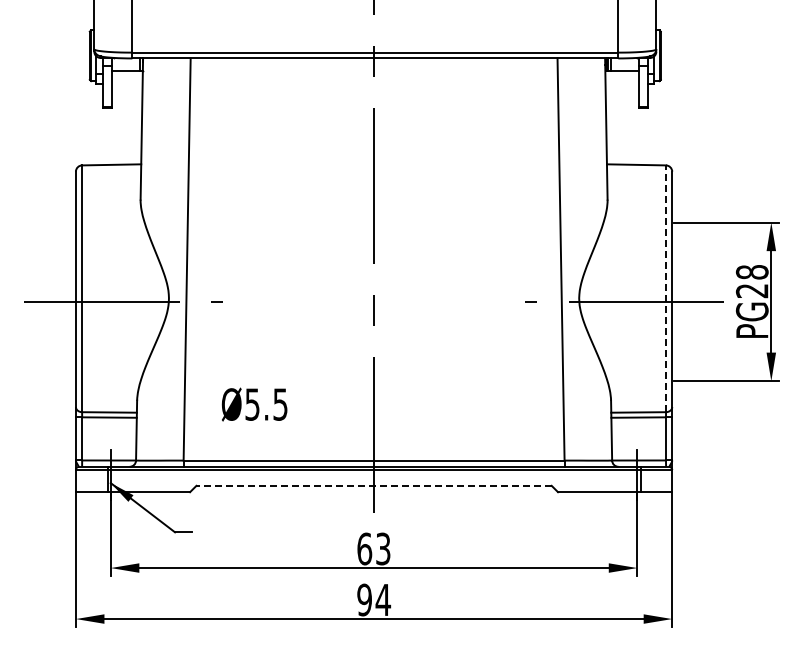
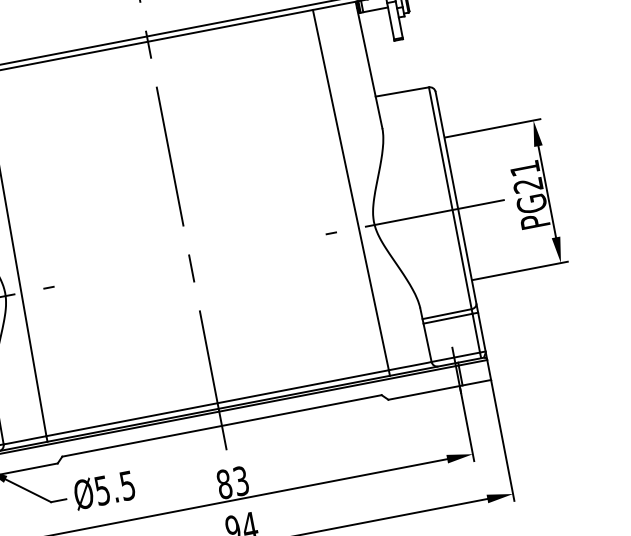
text: (751, 272) -> (524, 168), PG28 -> PG21
line: (666, 288) -> (450, 197), dashed -> solid
text: (254, 404) -> (104, 490), moved
line: (374, 485) -> (222, 425), dashed -> solid
text: (364, 548) -> (224, 483), 63 -> 83

